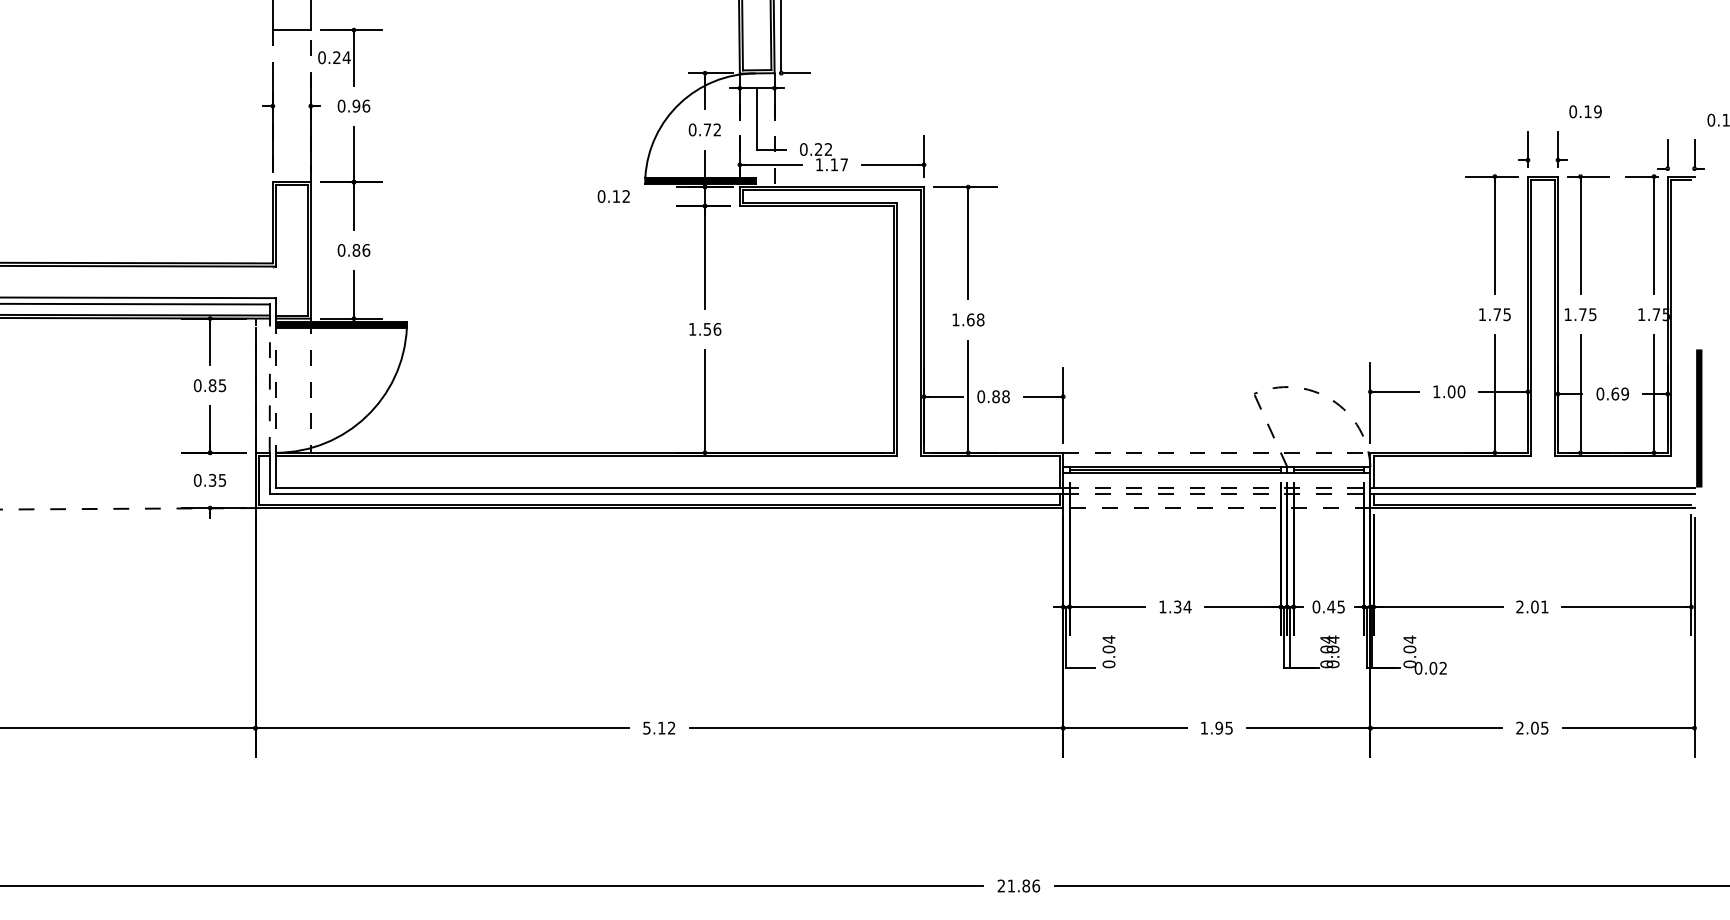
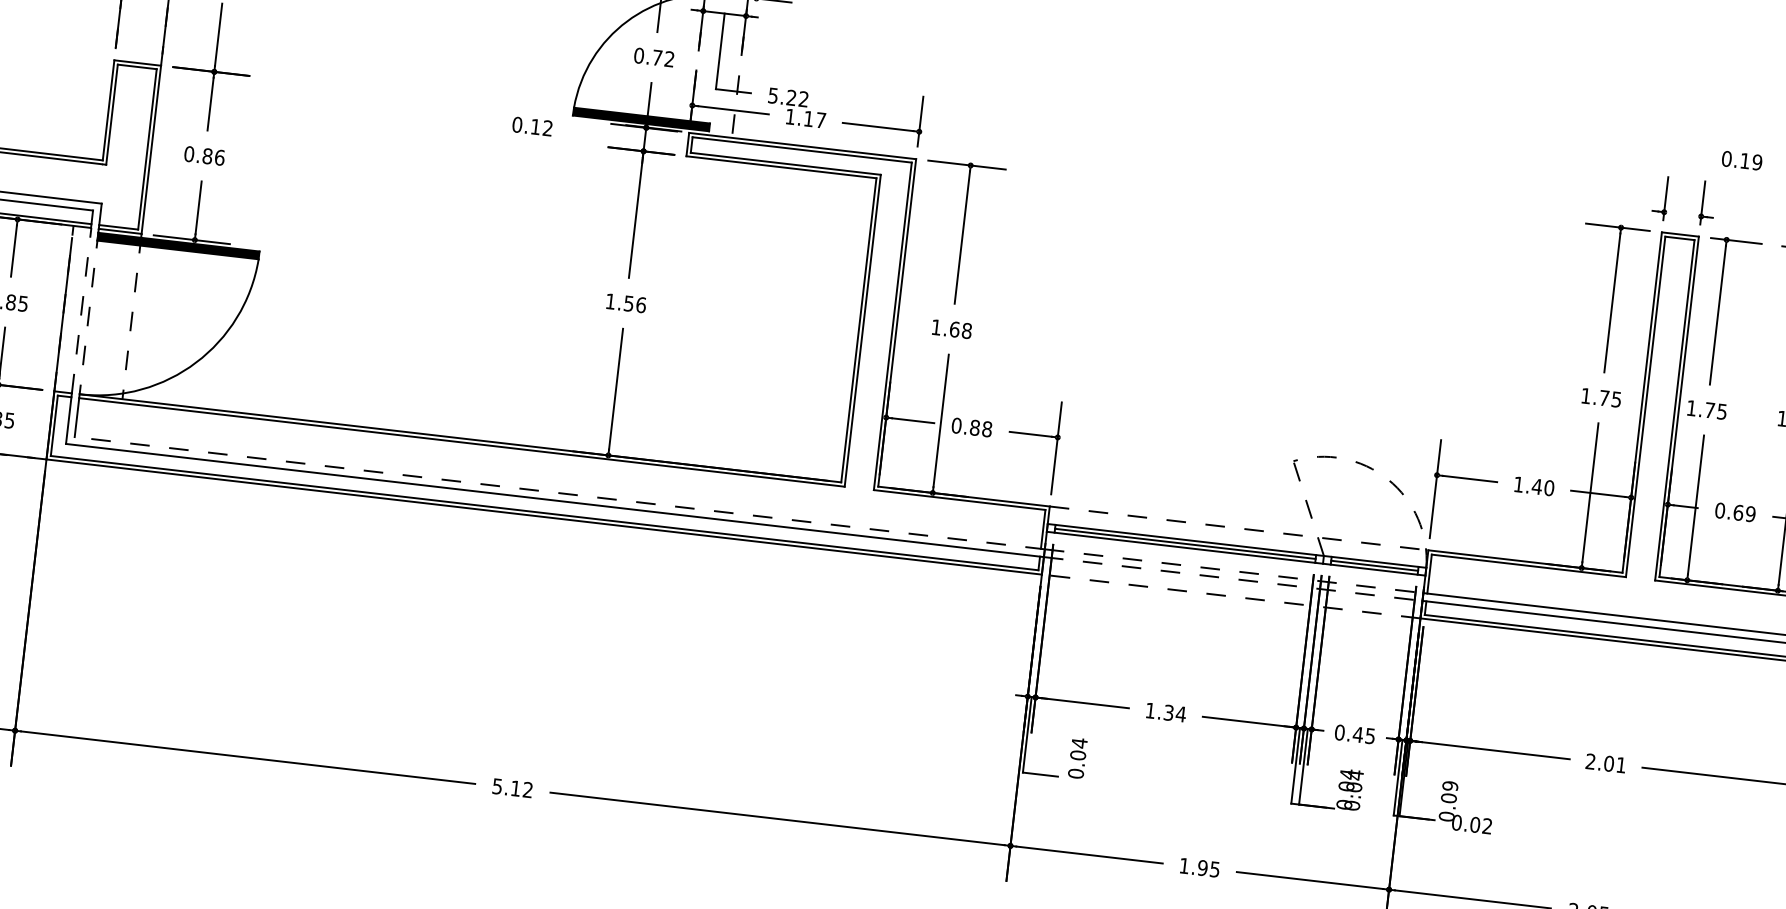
text: (803, 149) -> (772, 95), 0.22 -> 5.22
text: (1451, 391) -> (1537, 486), 1.00 -> 1.40
line: (669, 487) -> (559, 493), solid -> dashed
text: (1409, 639) -> (1449, 785), 0.04 -> 0.09

